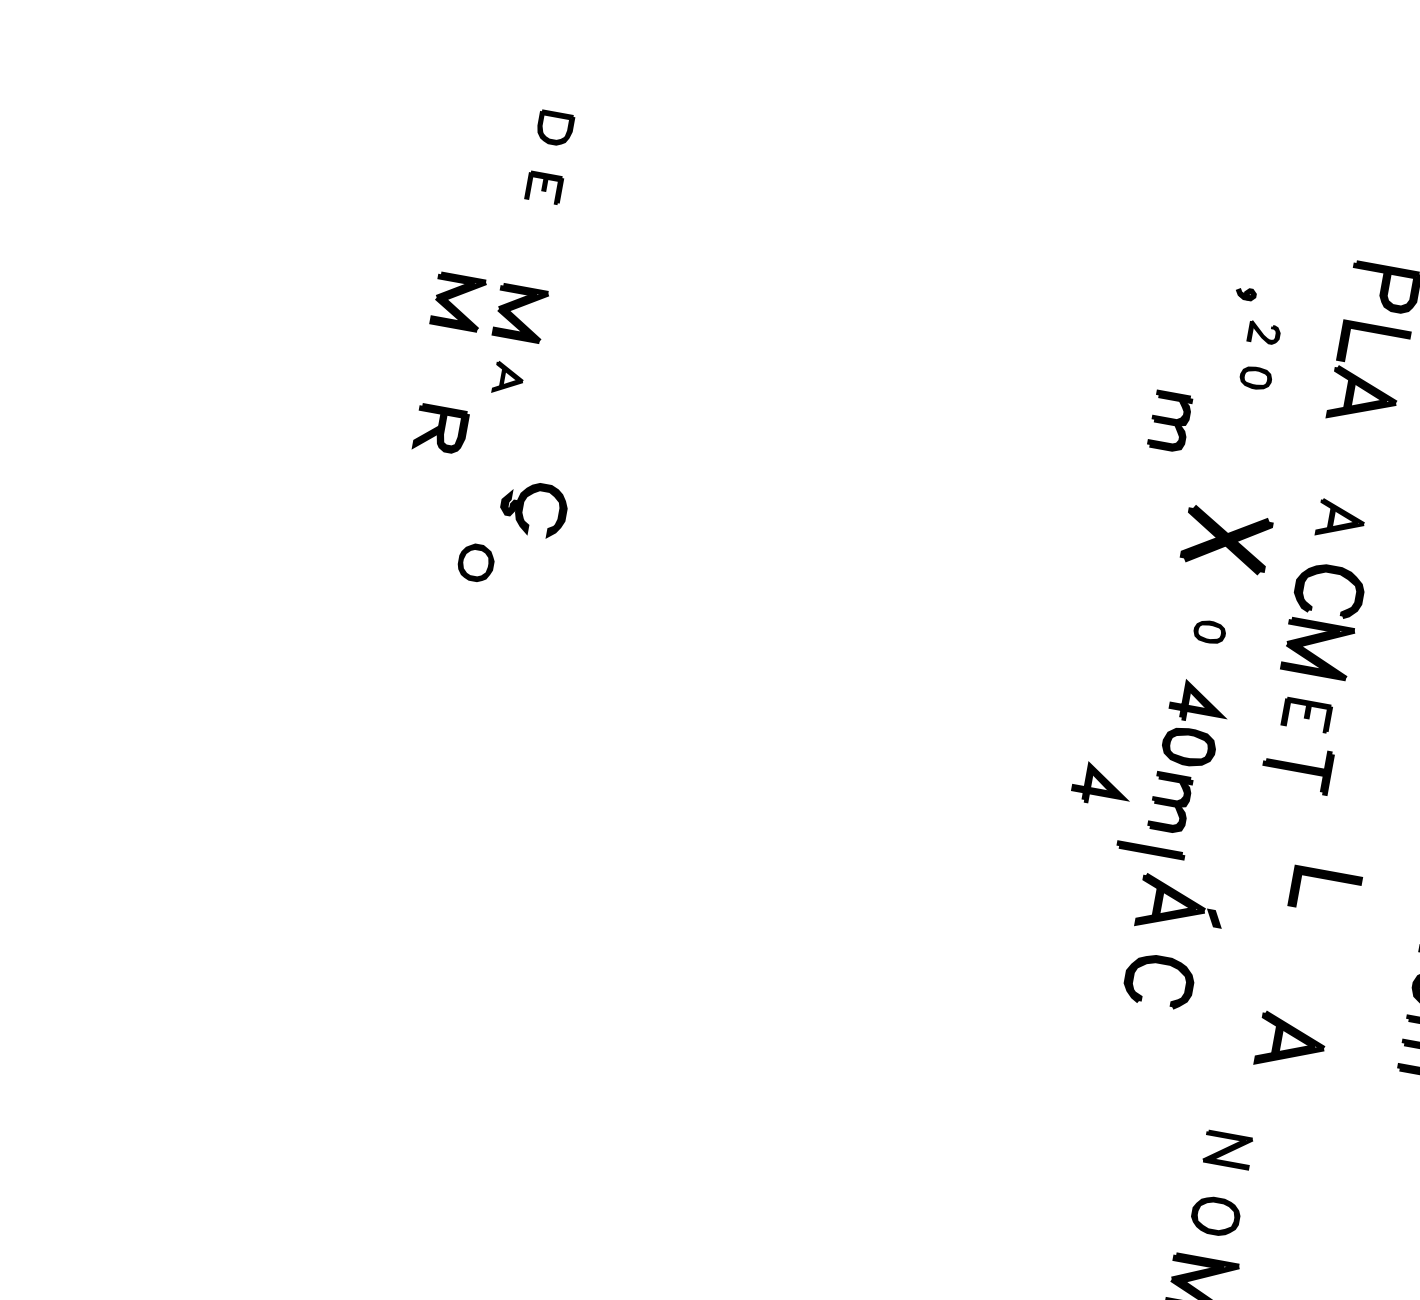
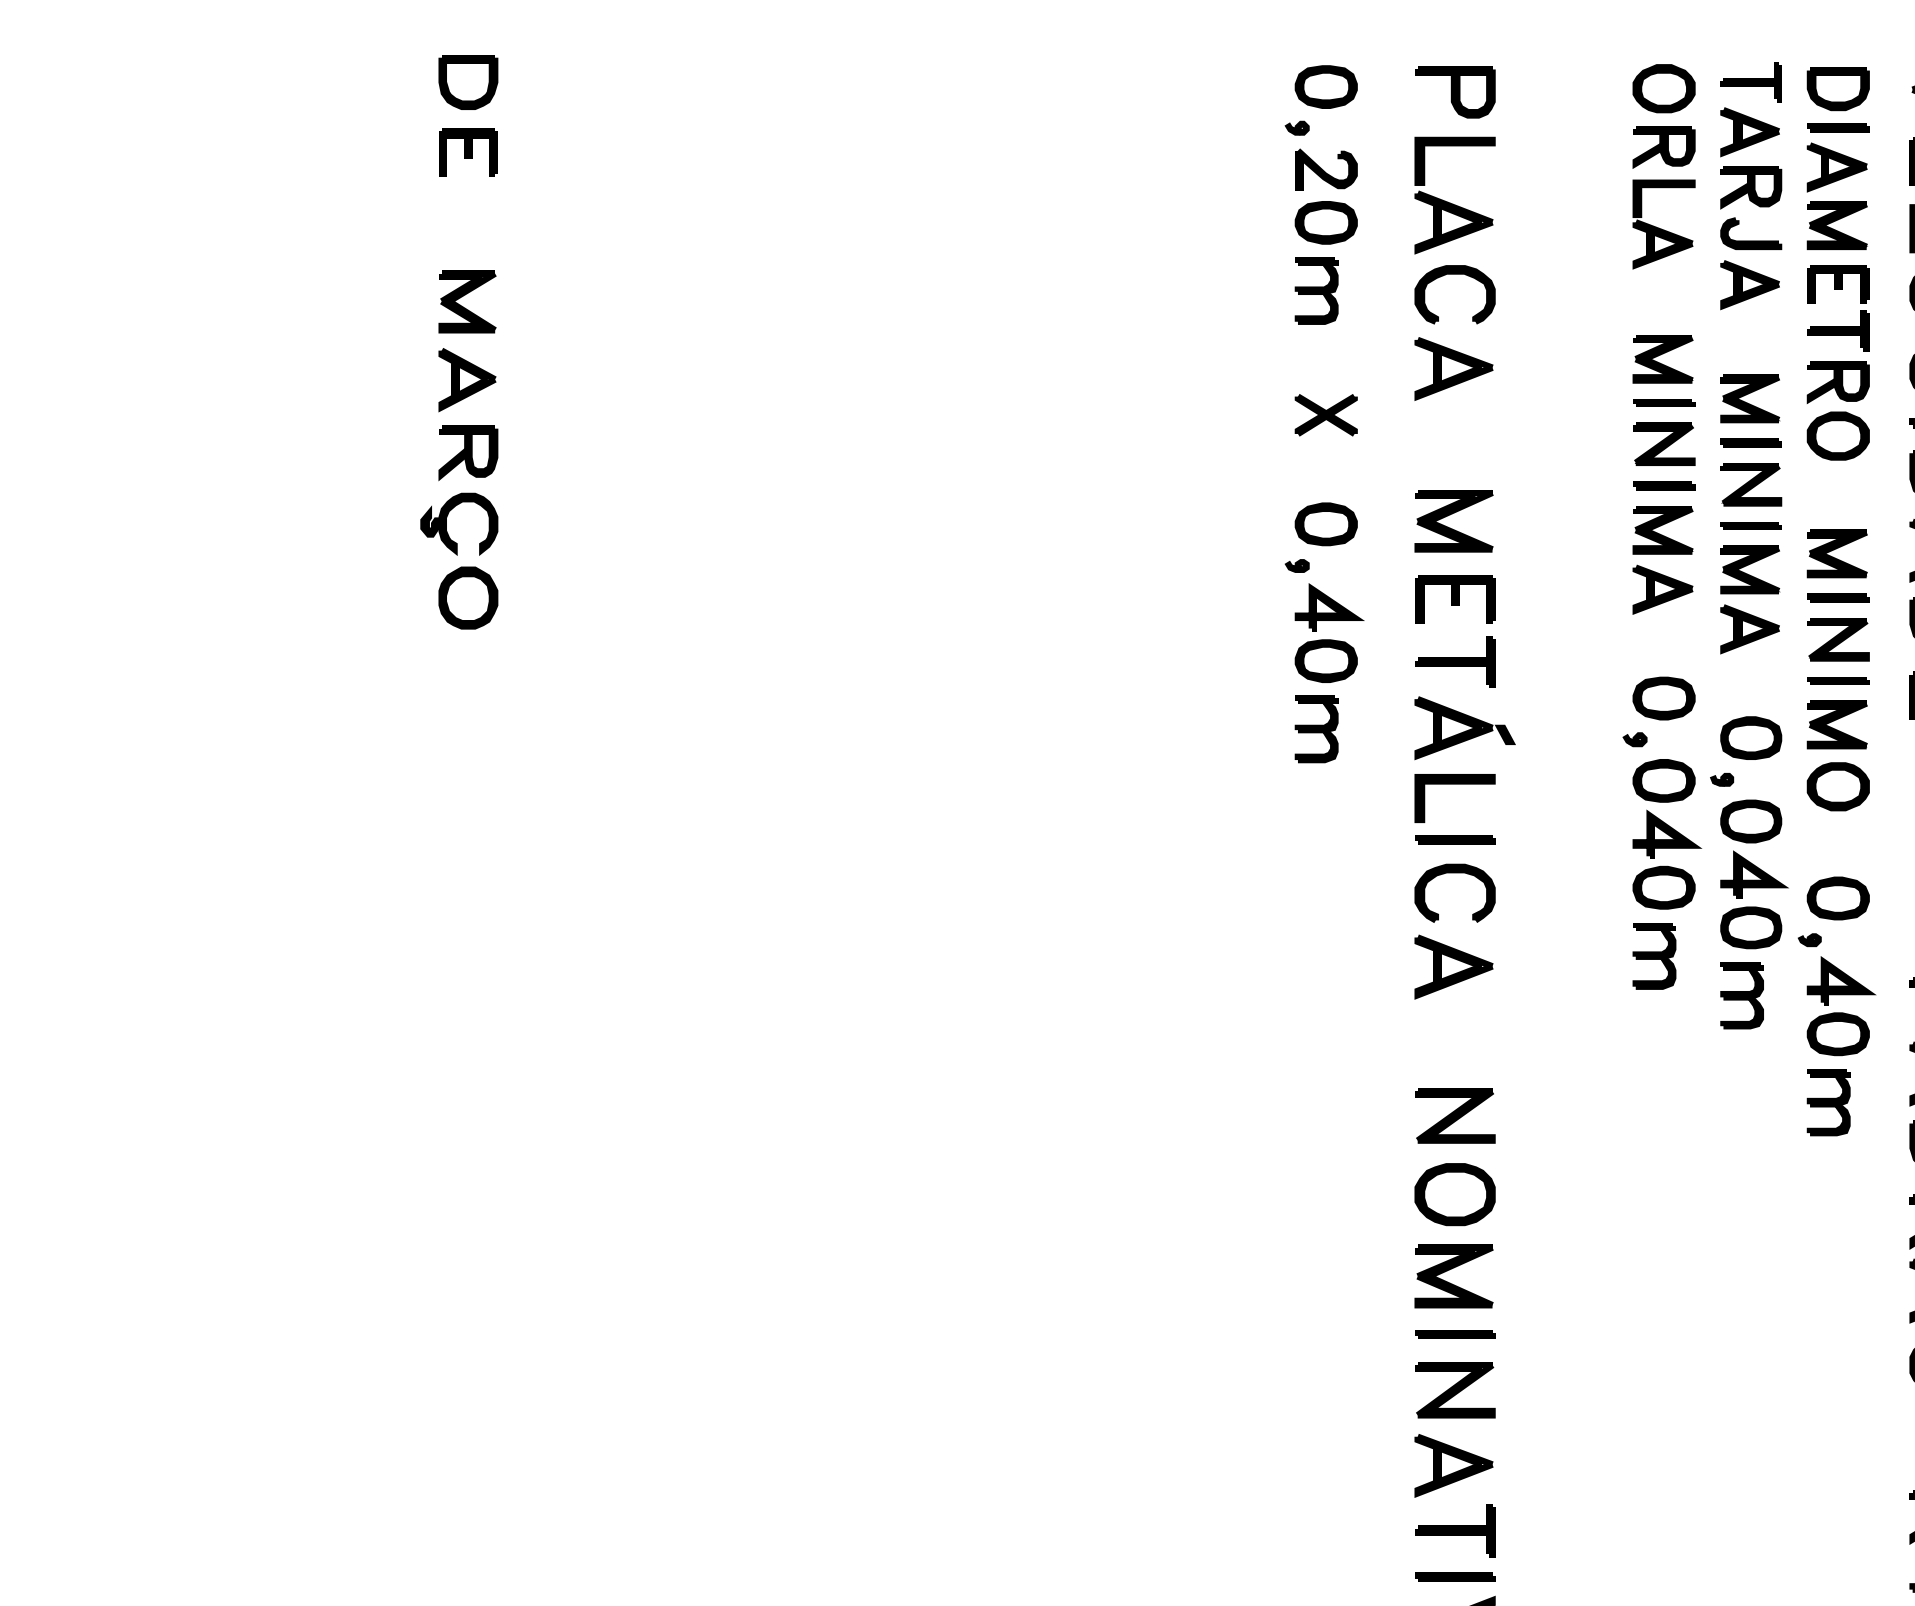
part: (555, 128) -> (468, 82), size x1.43
part: (544, 187) -> (468, 152), size x1.43
part: (1276, 263) -> (1325, 86), added
part: (457, 296) -> (391, 295), removed
part: (1264, 333) -> (1326, 169), size x1.67
part: (1255, 377) -> (1325, 222), size x1.67
part: (508, 379) -> (467, 380), size x1.67
part: (1170, 421) -> (1316, 290), moved
part: (441, 430) -> (468, 453), moved
part: (523, 506) -> (446, 523), moved
part: (1340, 520) -> (1453, 368), size x1.43
part: (1225, 540) -> (1325, 415), size x0.62
part: (476, 562) -> (468, 597), size x1.43
part: (1332, 573) -> (1454, 274), moved
part: (1209, 632) -> (1325, 524), size x1.67
part: (1178, 662) -> (1296, 565), added
part: (1307, 715) -> (1455, 599), size x1.43
part: (1102, 784) -> (1234, 722), removed
part: (1151, 850) -> (1455, 839), moved
part: (1326, 879) -> (1454, 784), moved
part: (1180, 907) -> (1464, 728), moved
part: (1161, 964) -> (1454, 873), moved
part: (1291, 1042) -> (1453, 966), moved
part: (1228, 1149) -> (1455, 1115), size x1.43
part: (1215, 1216) -> (1454, 1194), size x1.43

